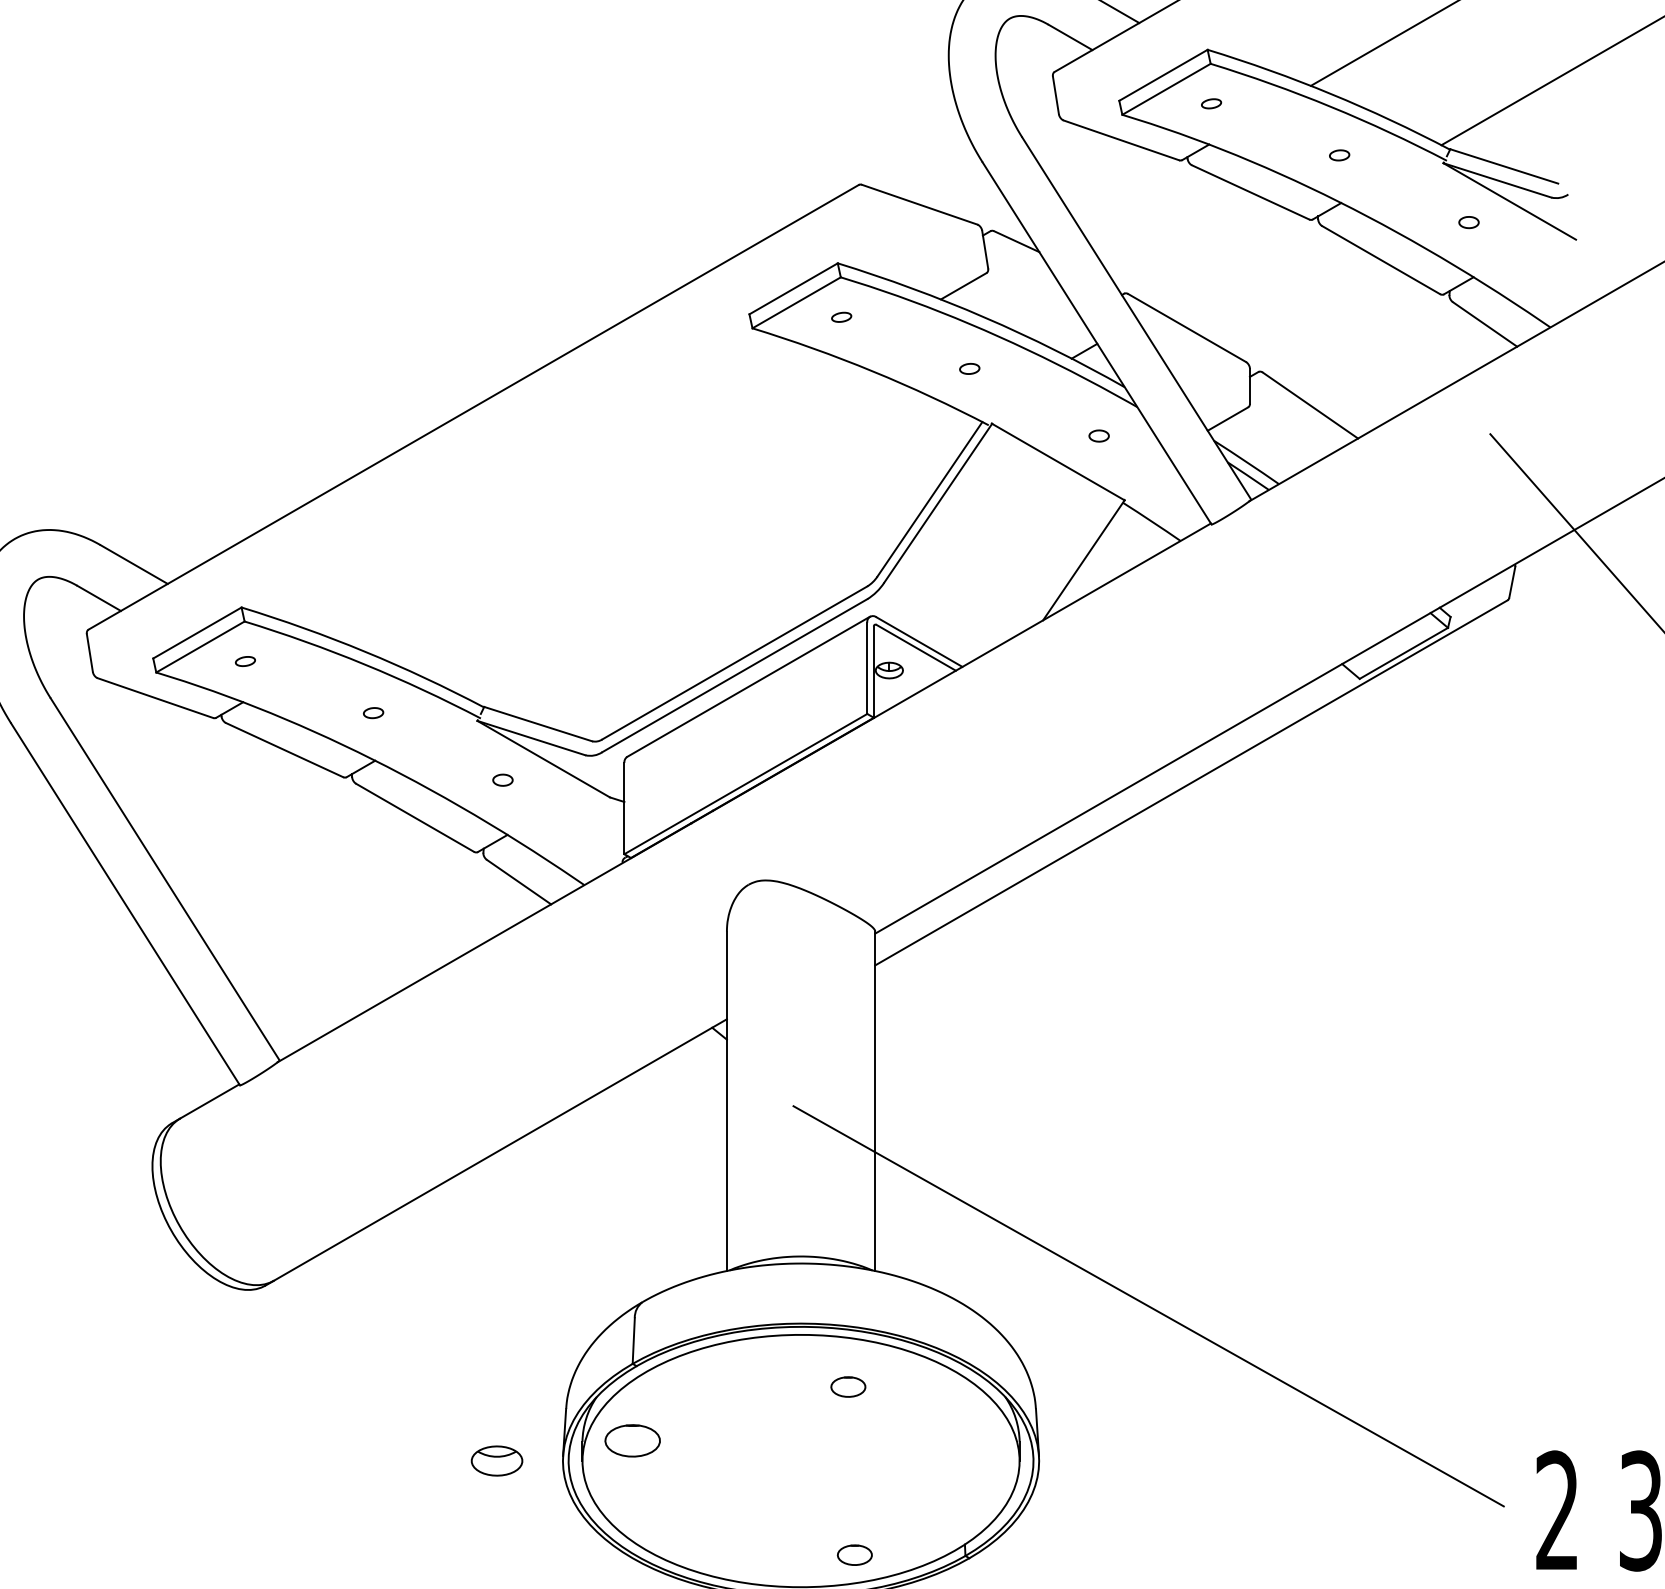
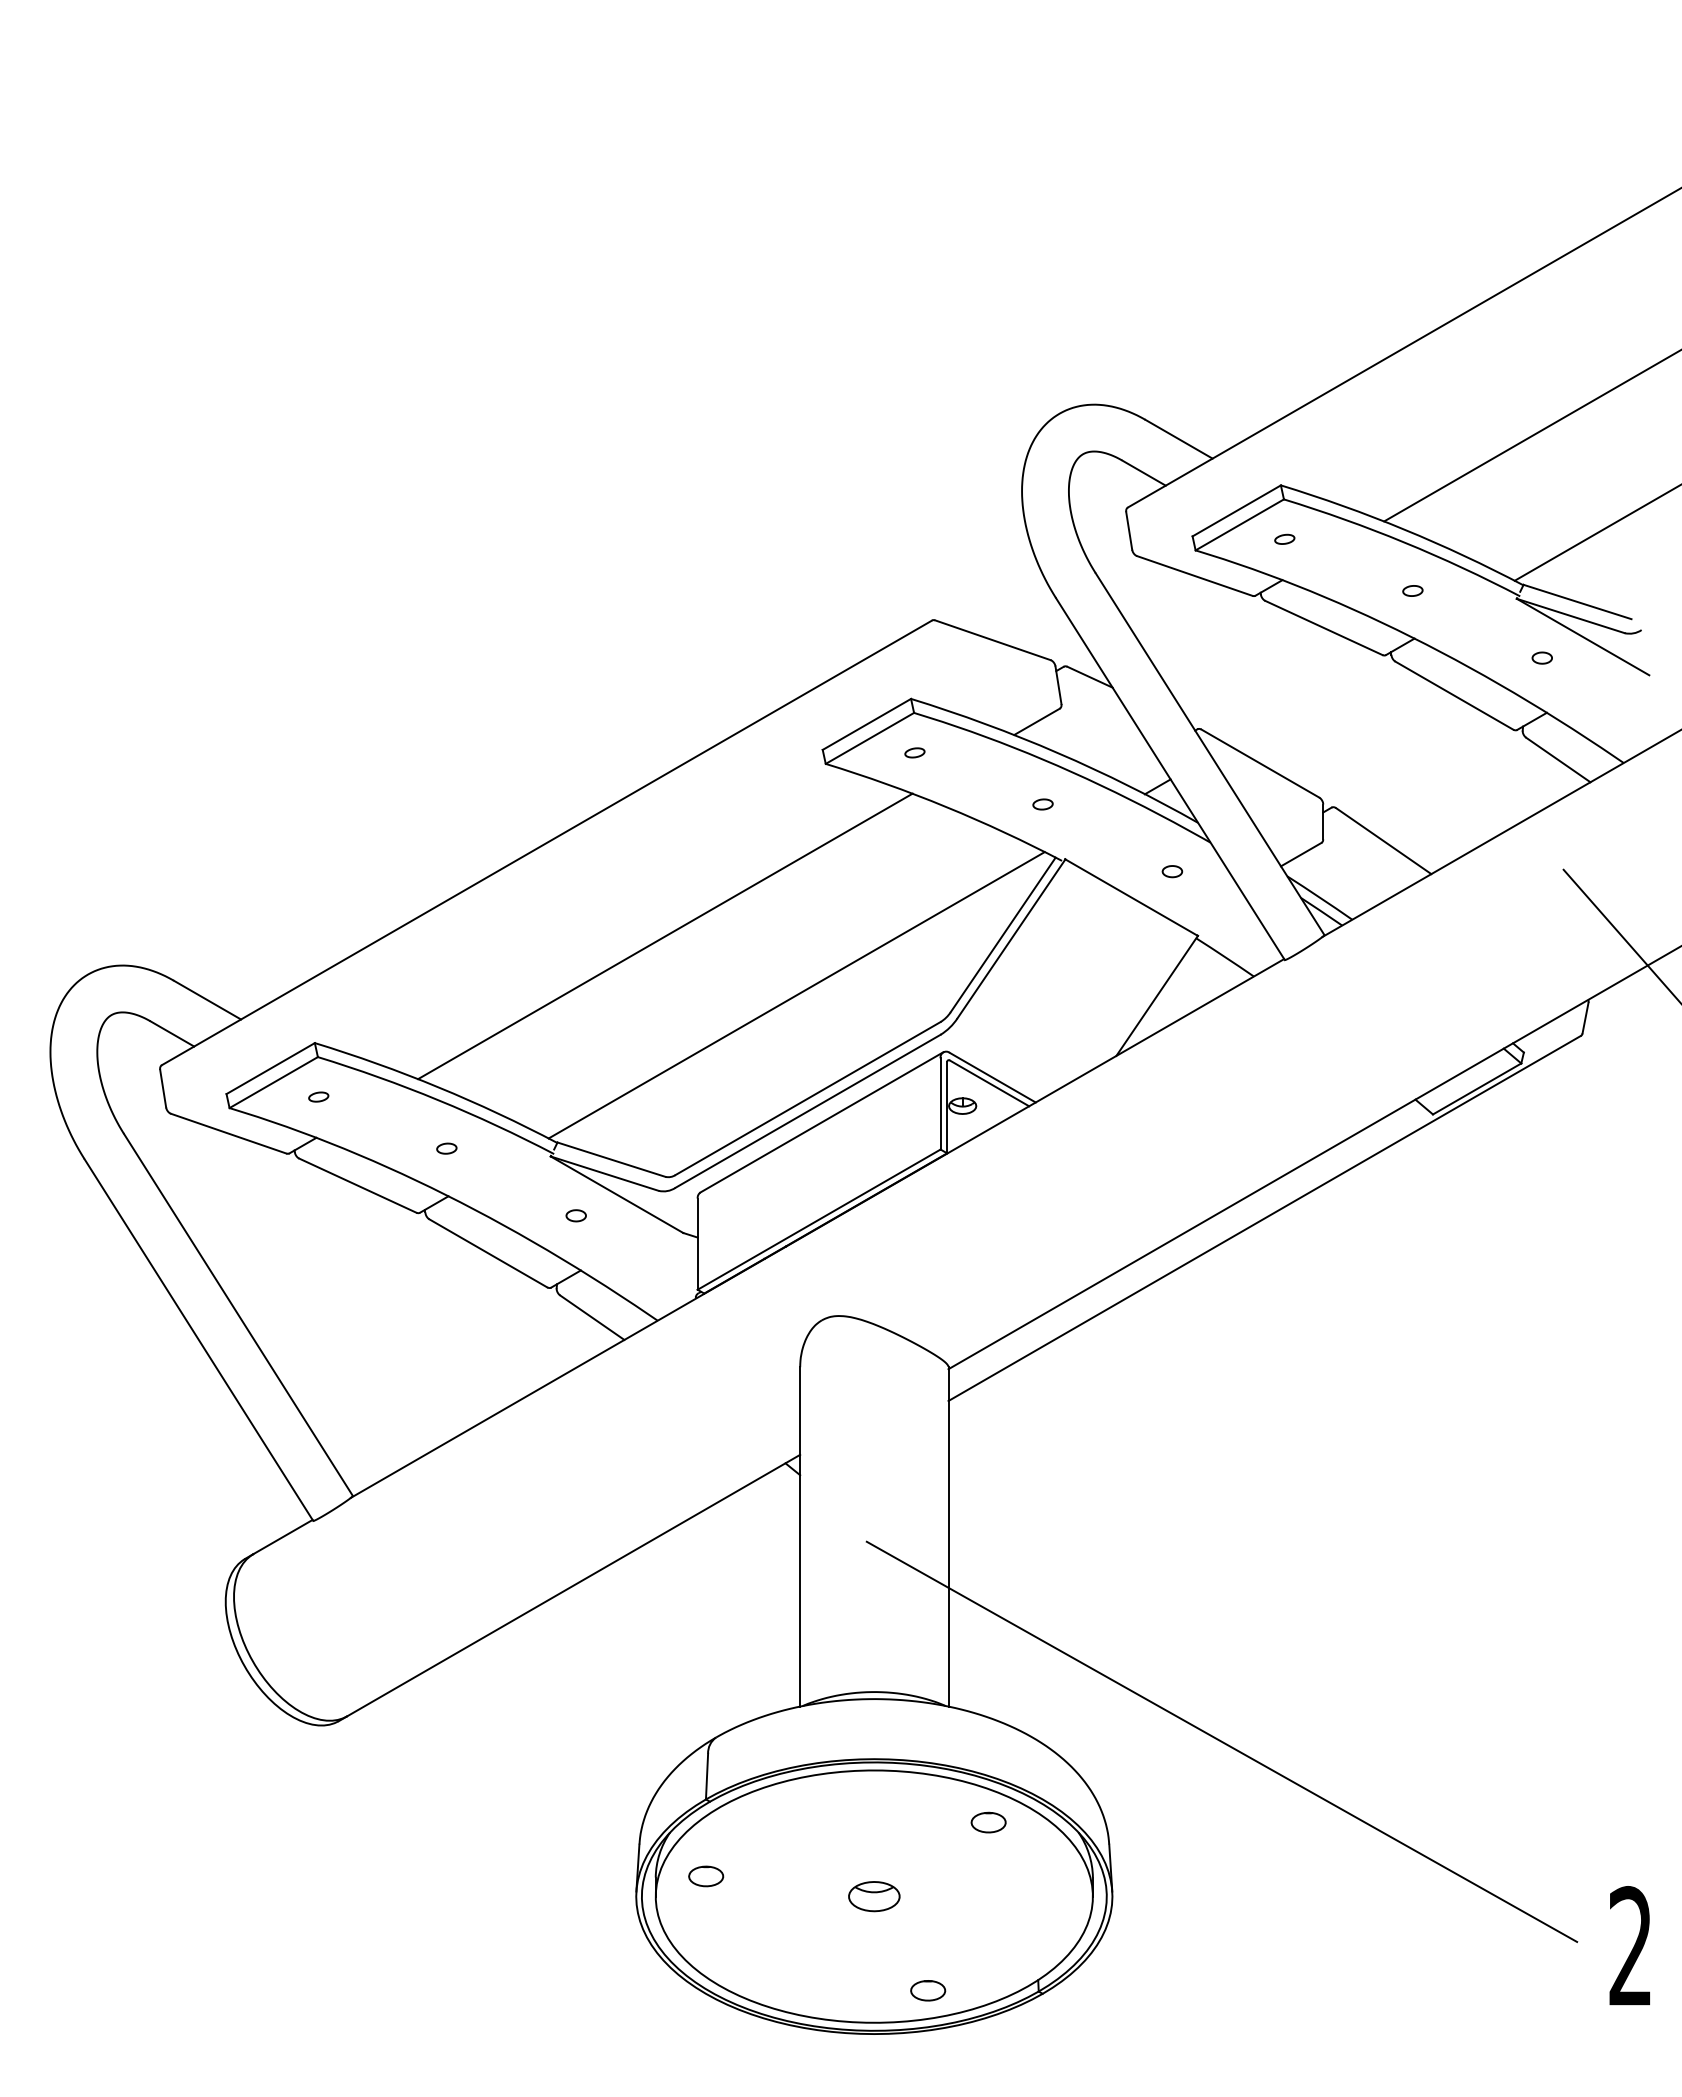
line: (592, 500) -> (665, 936), added
line: (723, 559) -> (796, 995), added
part: (848, 1386) -> (988, 1822), moved
part: (633, 1440) -> (706, 1876), size x0.62
part: (497, 1460) -> (874, 1896), moved

